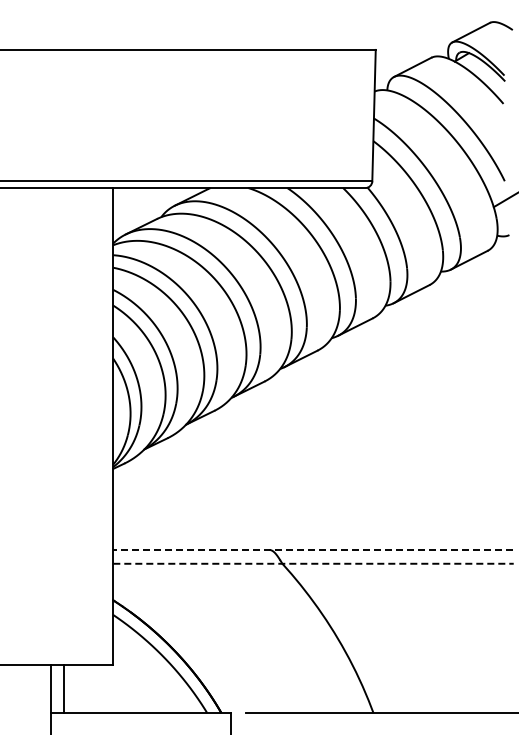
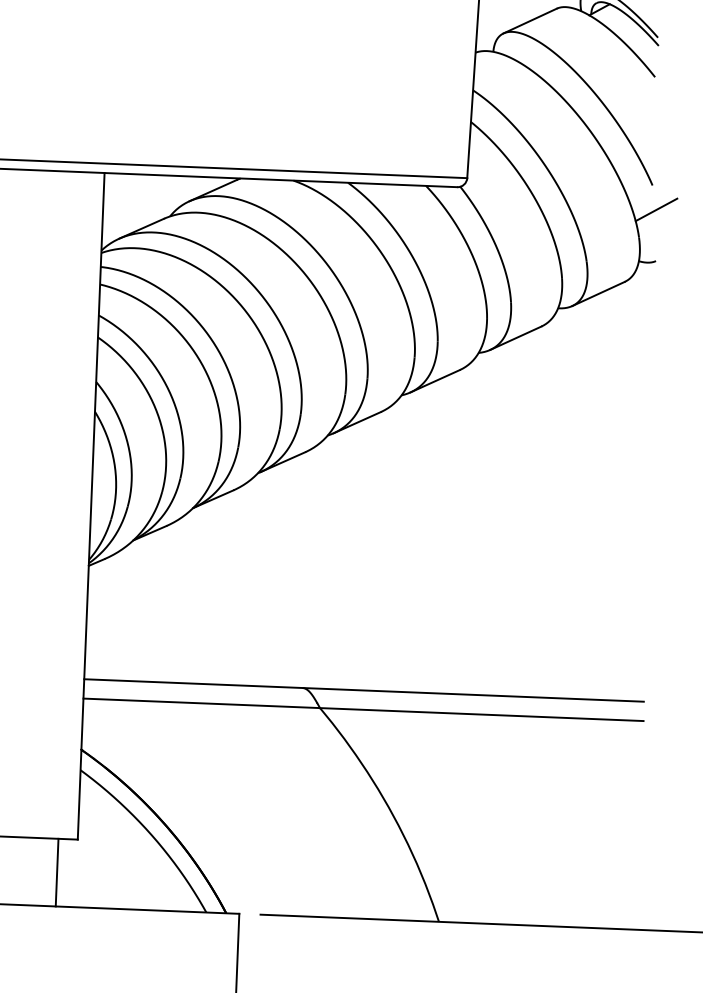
line: (312, 549) -> (362, 689), dashed -> solid
line: (314, 563) -> (364, 709), dashed -> solid
line: (64, 688) -> (57, 872), moved

